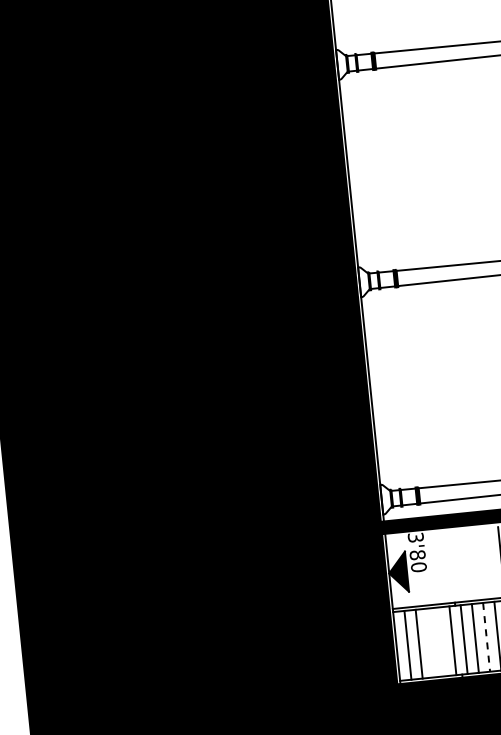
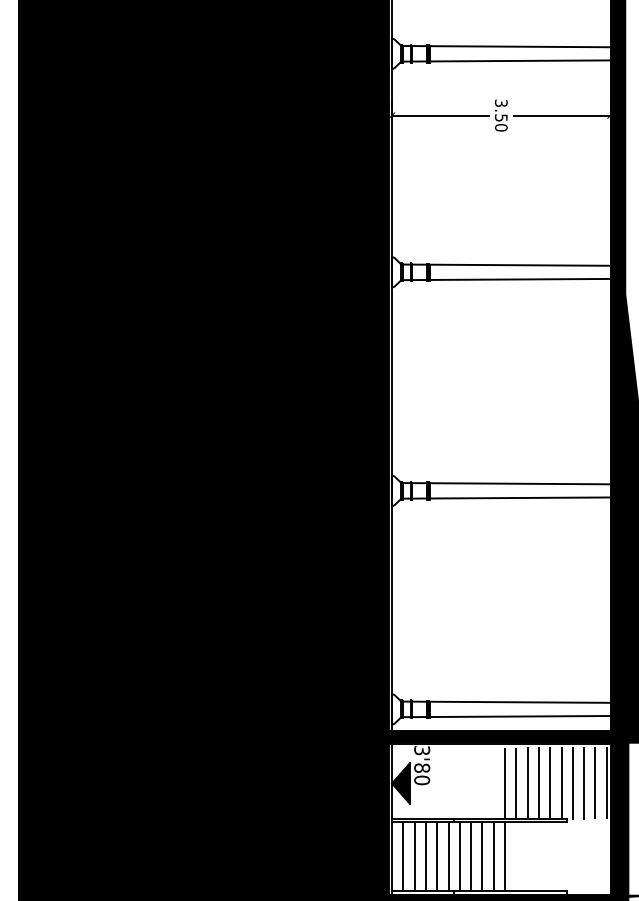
line: (486, 636) -> (482, 856), dashed -> solid
line: (441, 641) -> (437, 856), added
line: (429, 642) -> (425, 856), added

